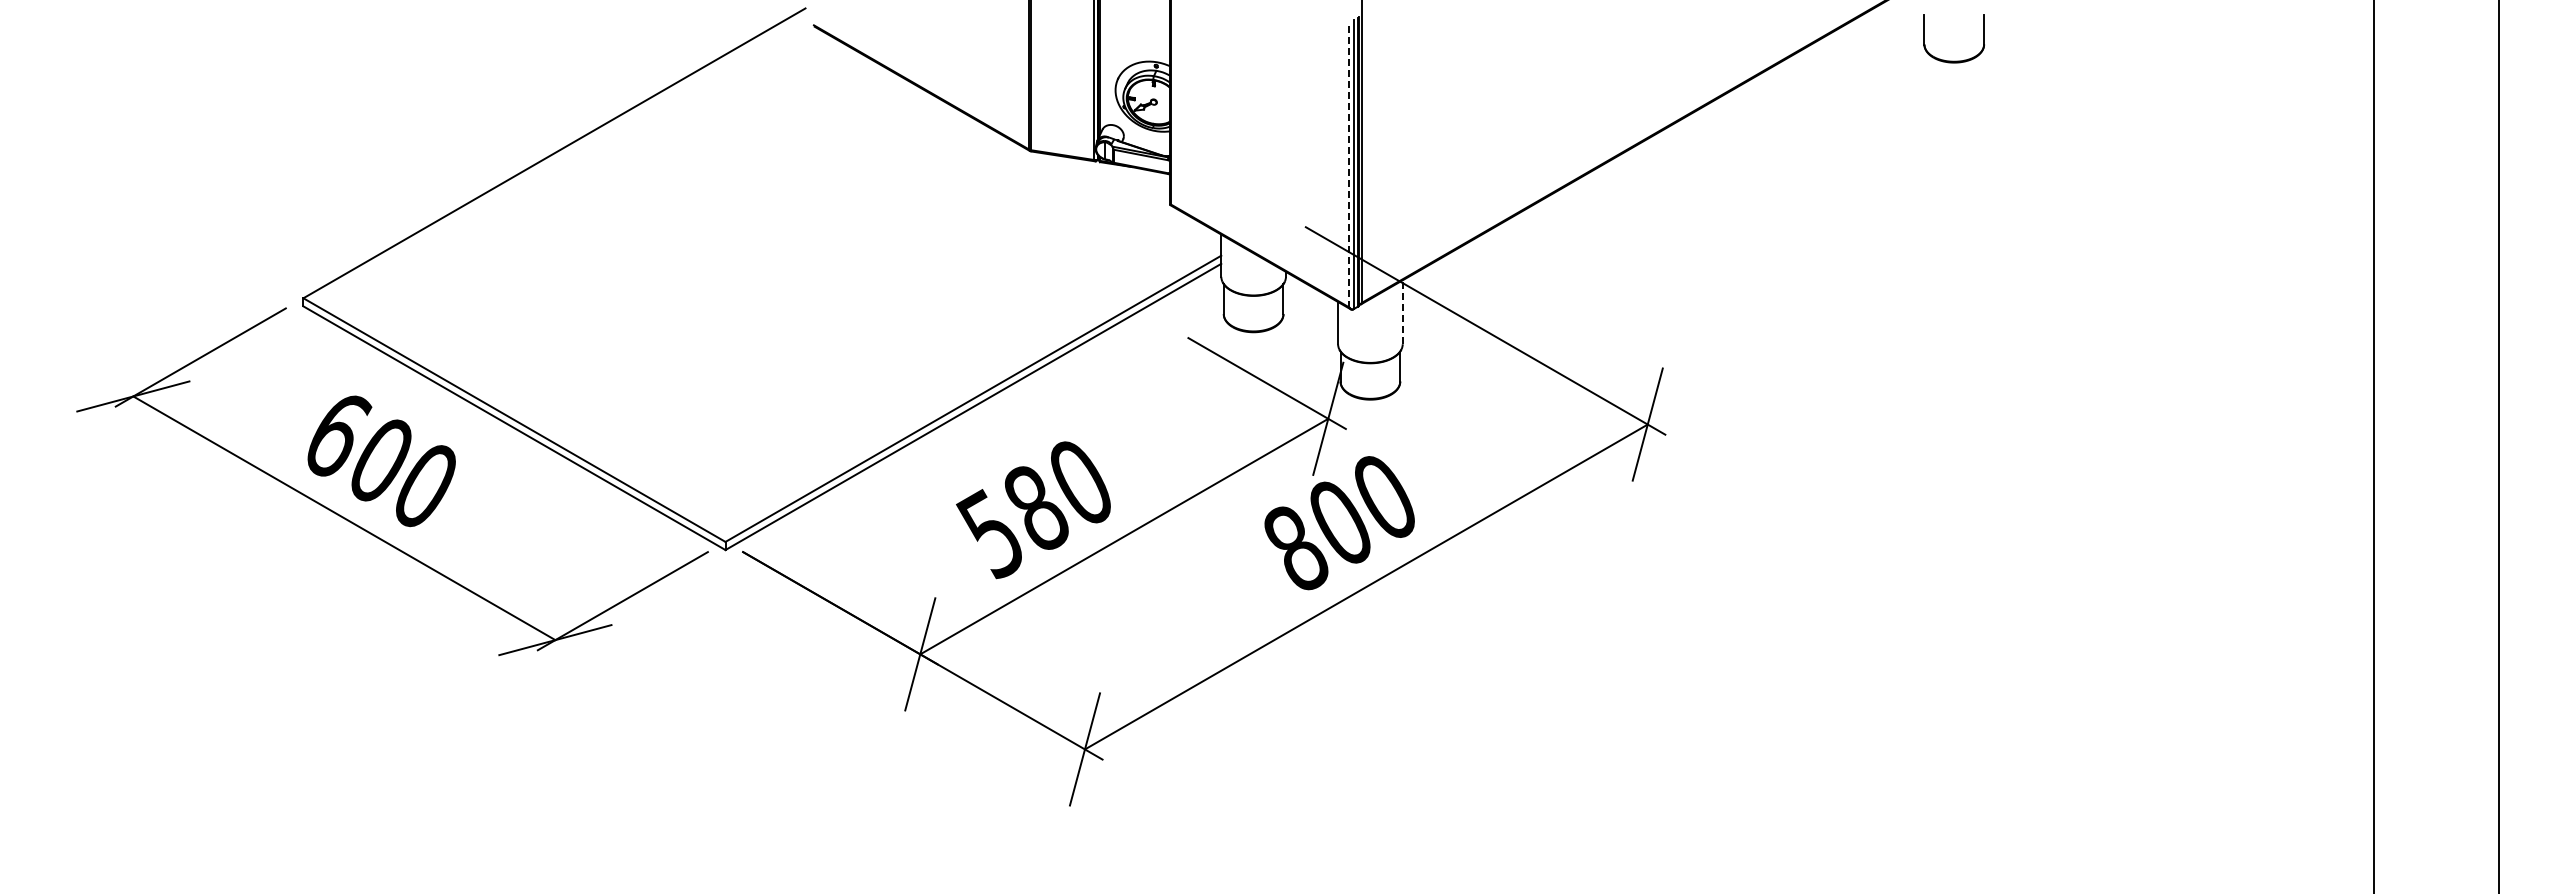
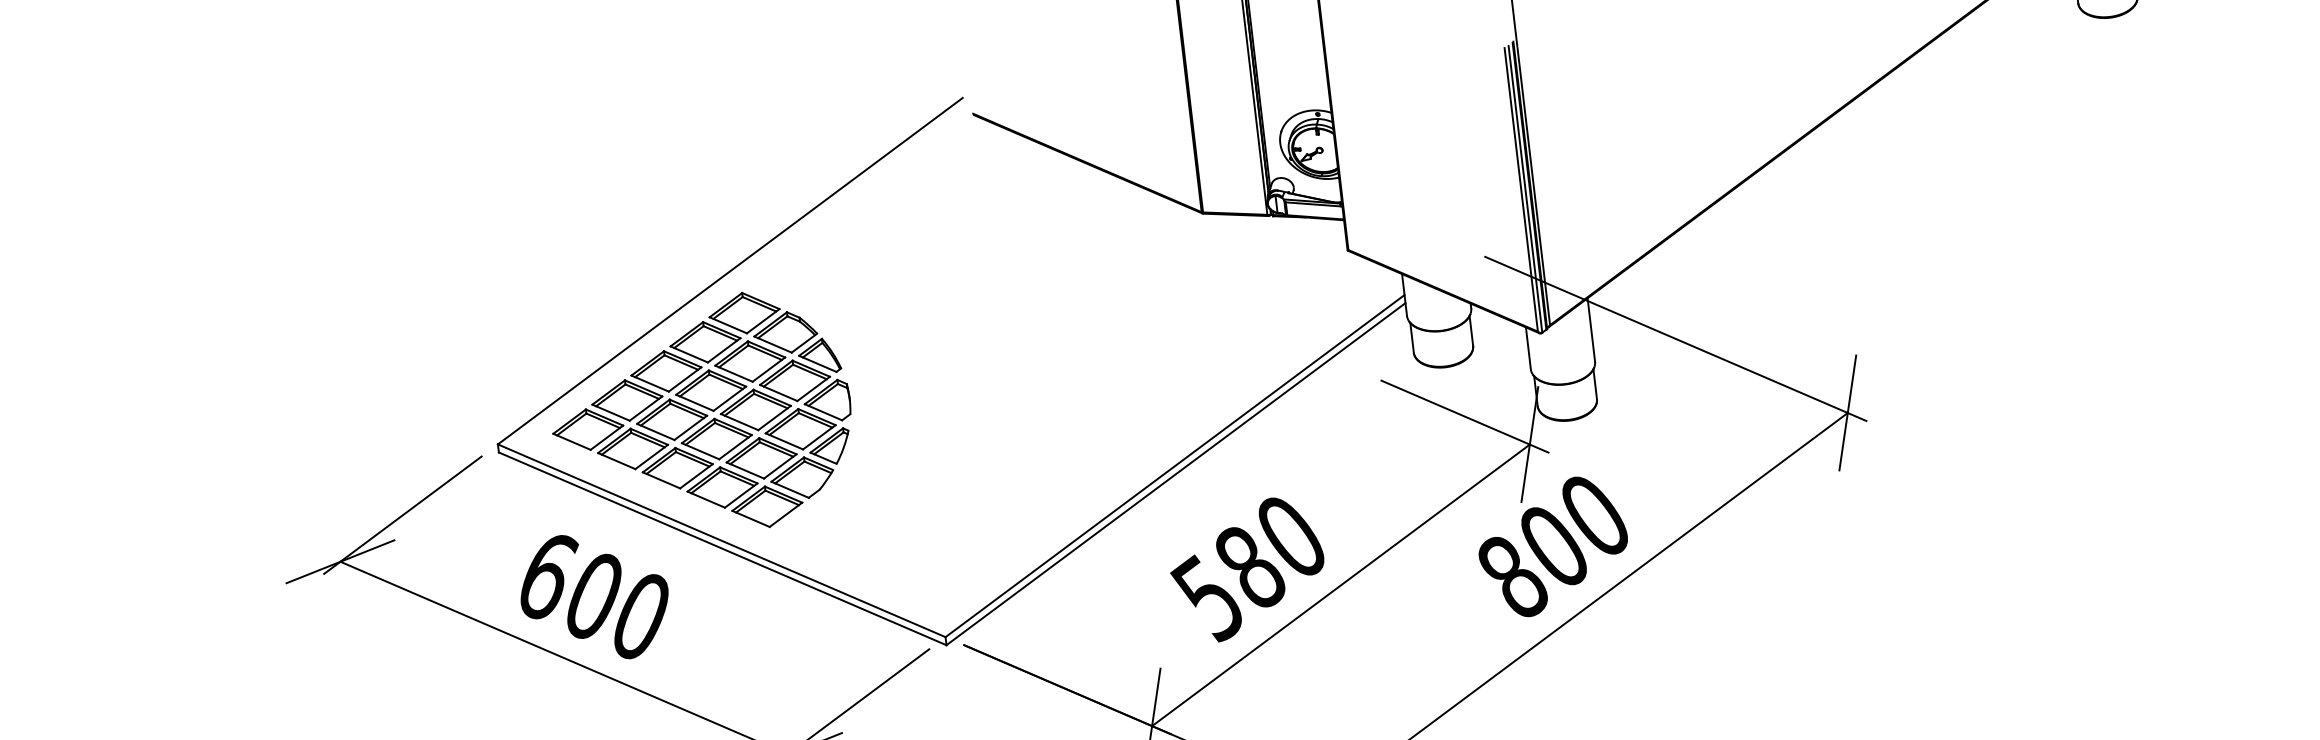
line: (1349, 164) -> (1521, 189), dashed -> solid
part: (508, 294) -> (701, 416), added
line: (1402, 312) -> (1591, 330), dashed -> solid

